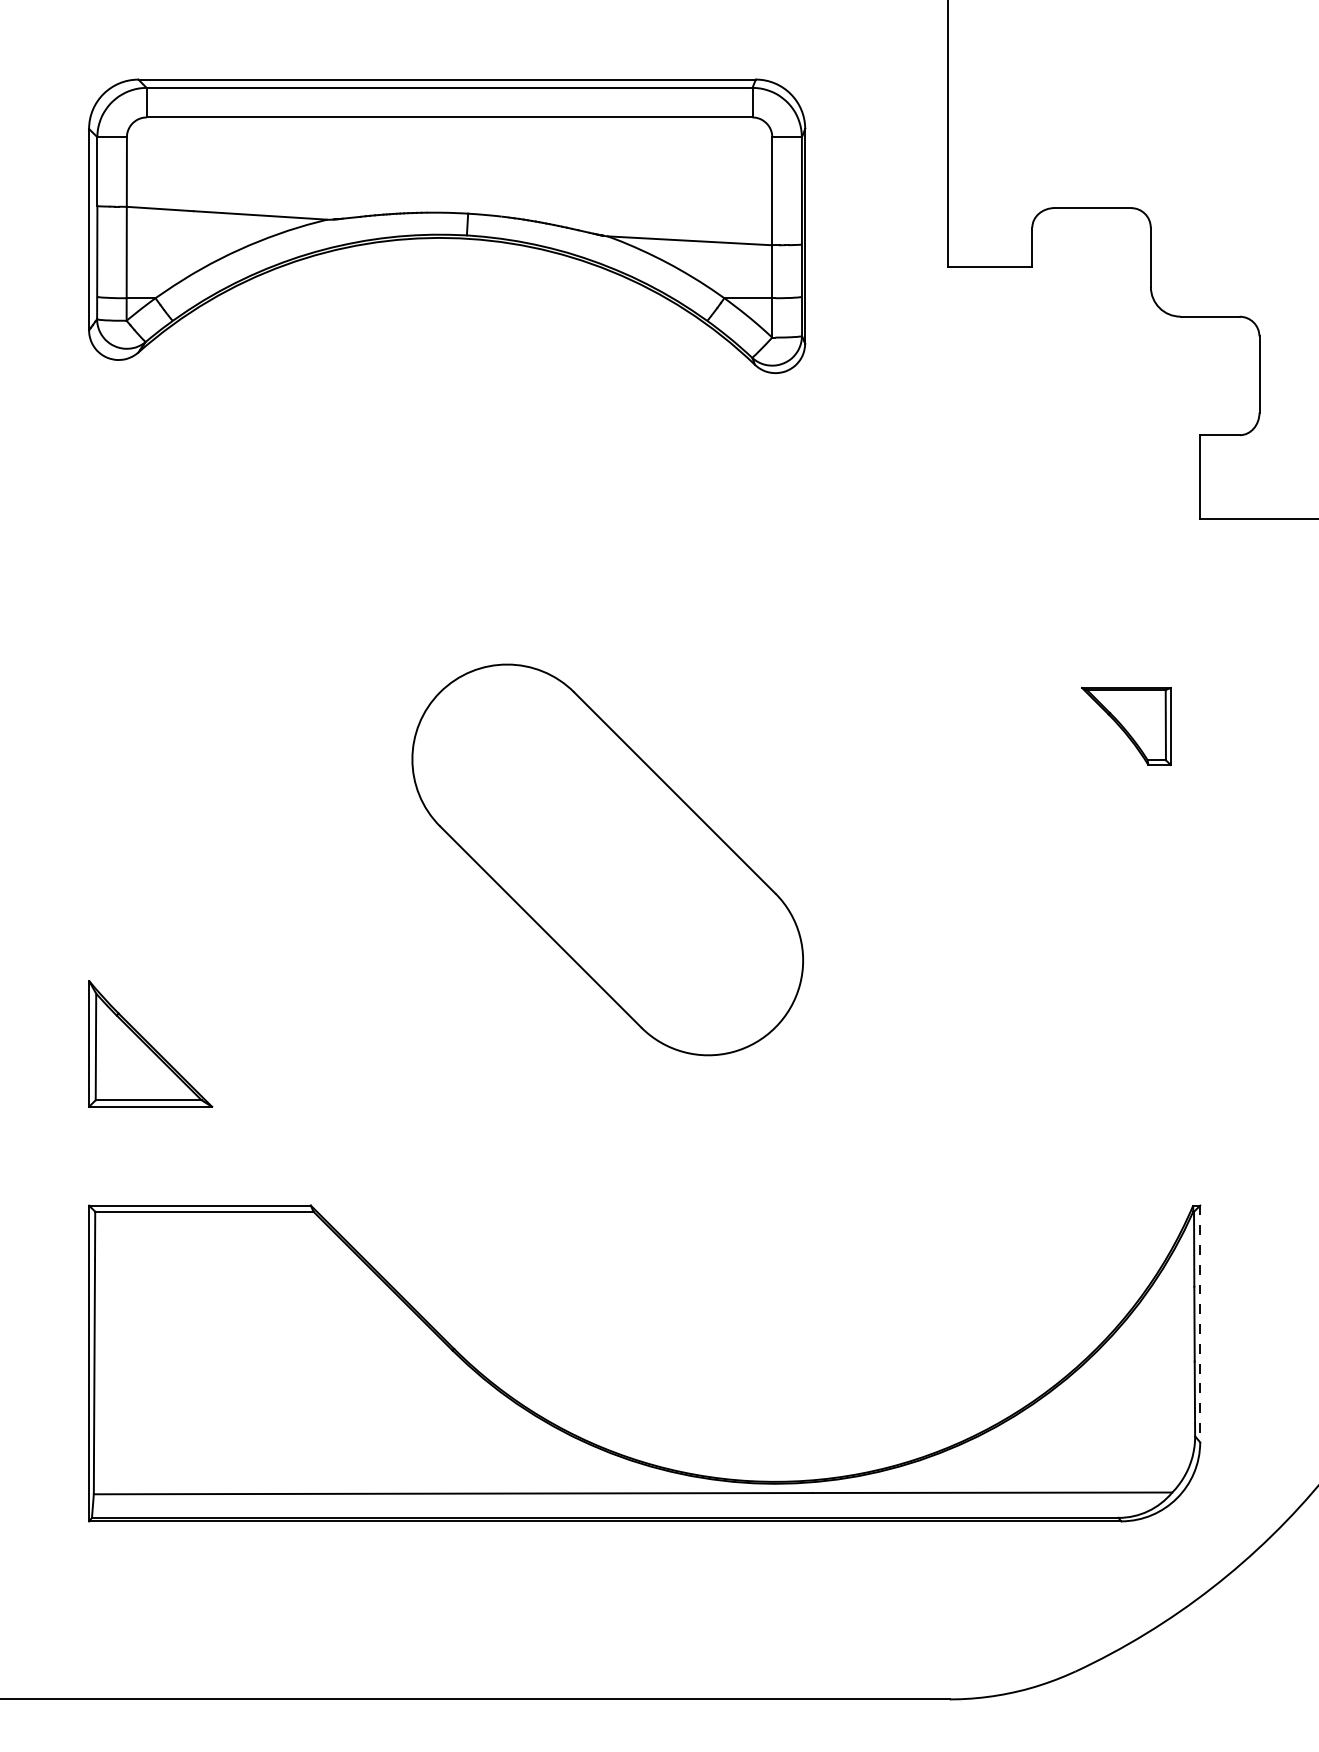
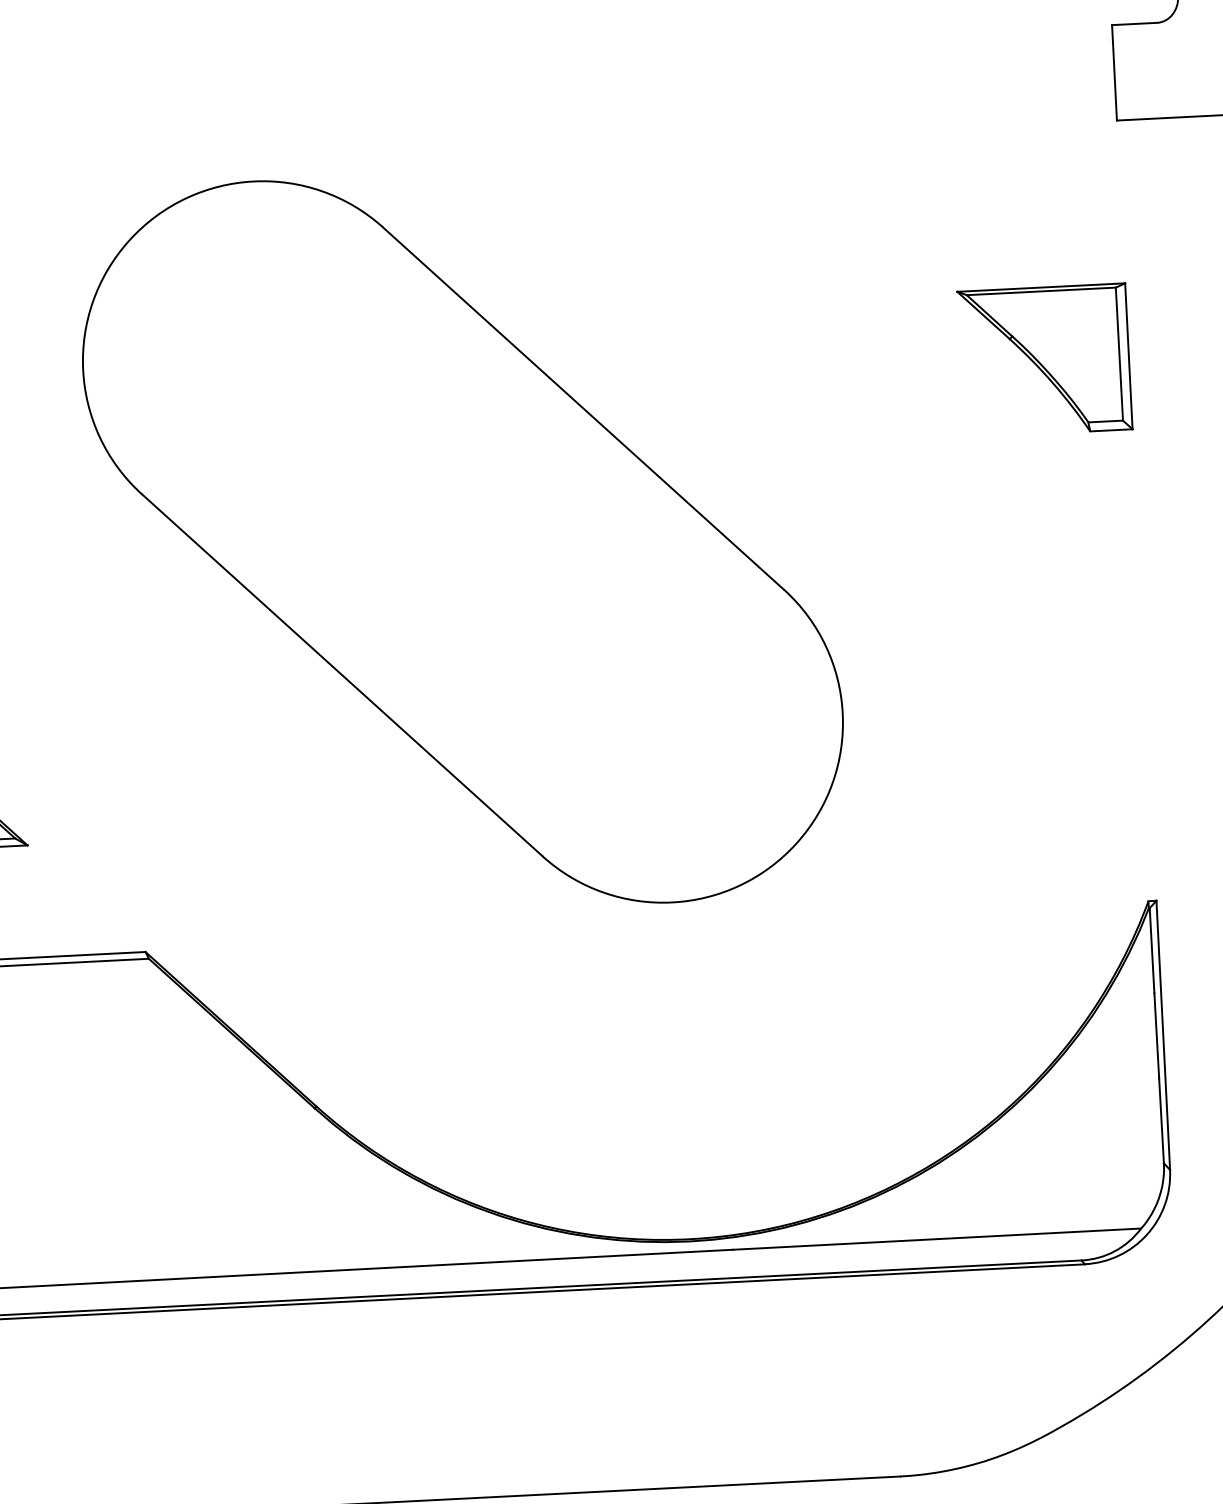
part: (1126, 726) -> (1045, 360), size x1.67
part: (607, 859) -> (462, 541), size x1.67
line: (1200, 1324) -> (1163, 1035), dashed -> solid

